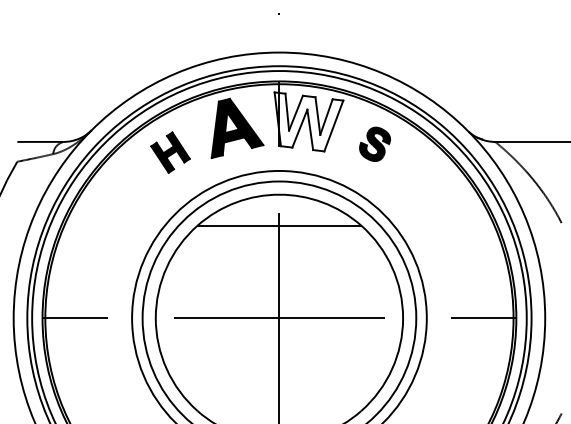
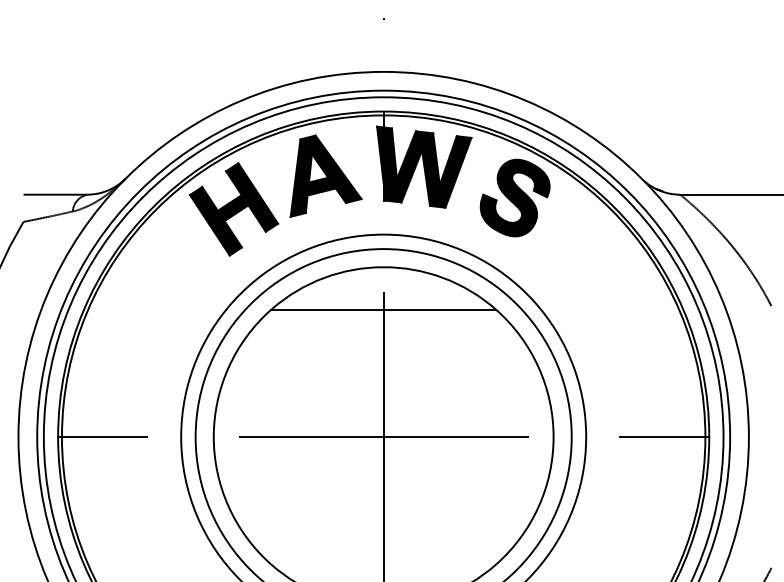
fill: (309, 121) -> (424, 166), added
part: (374, 143) -> (514, 197), size x1.67
part: (170, 152) -> (233, 209), size x1.67

